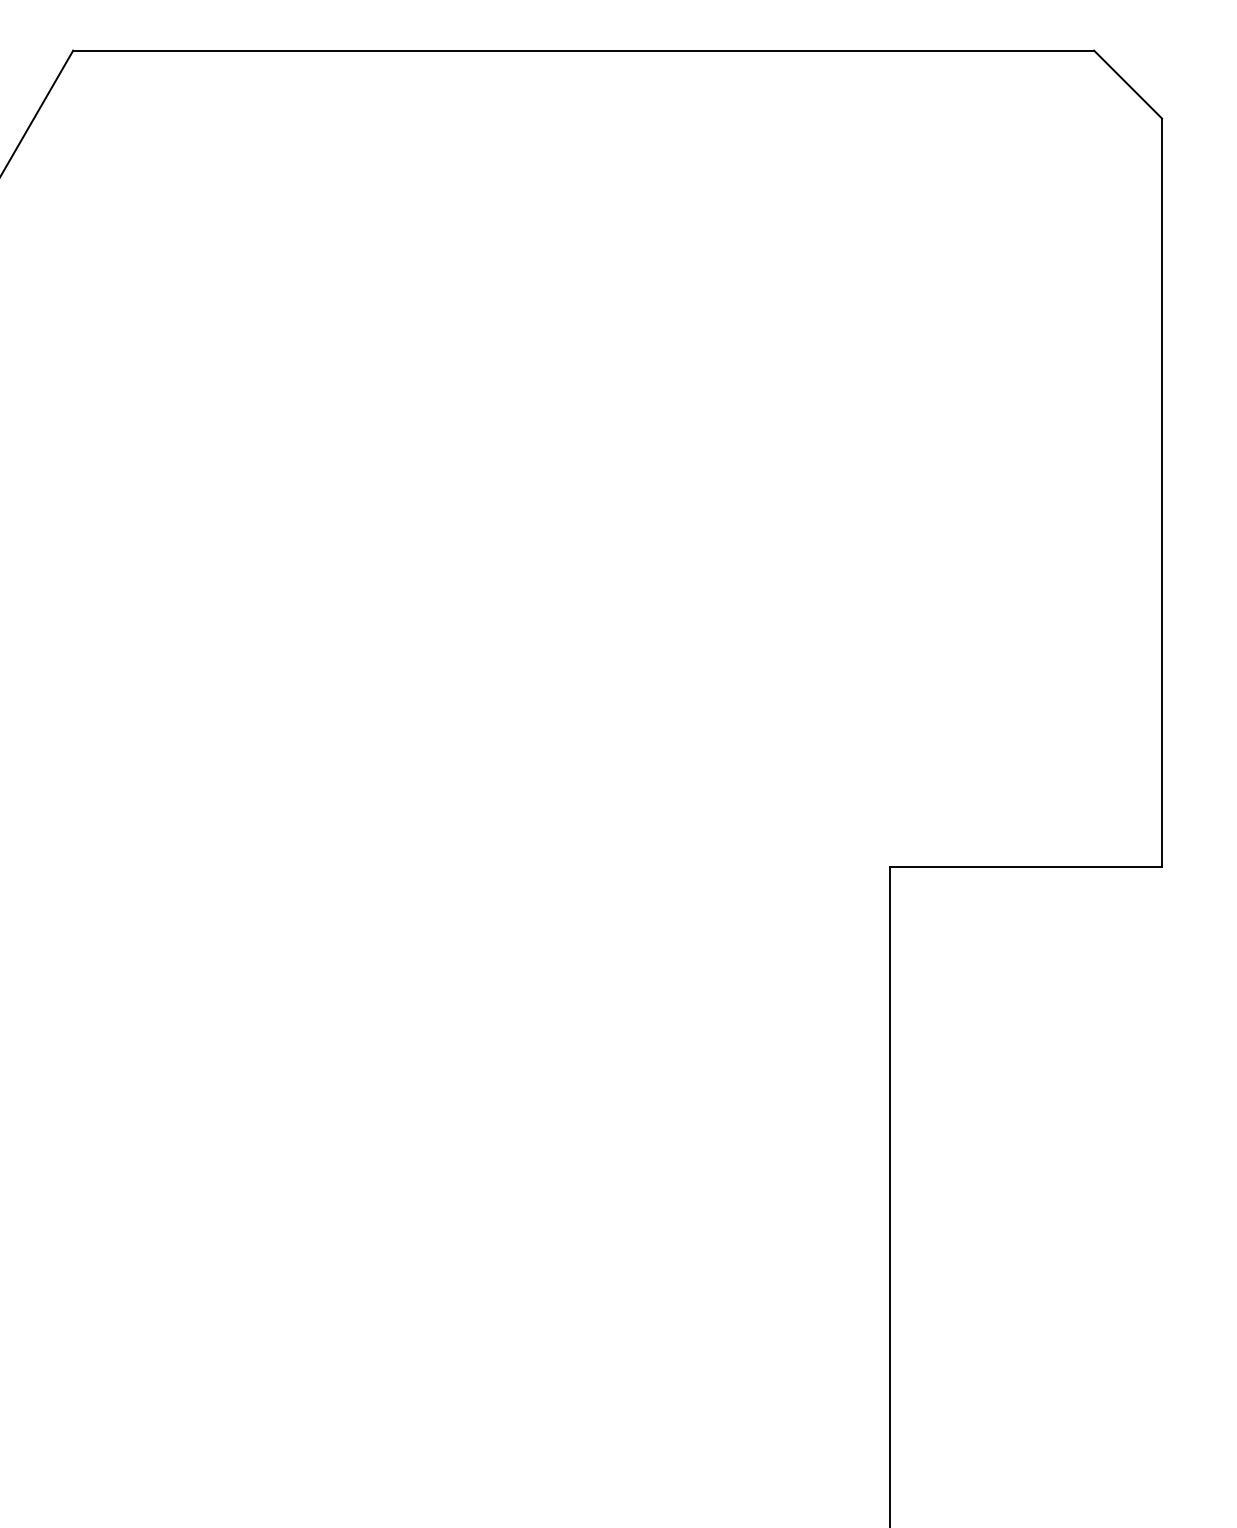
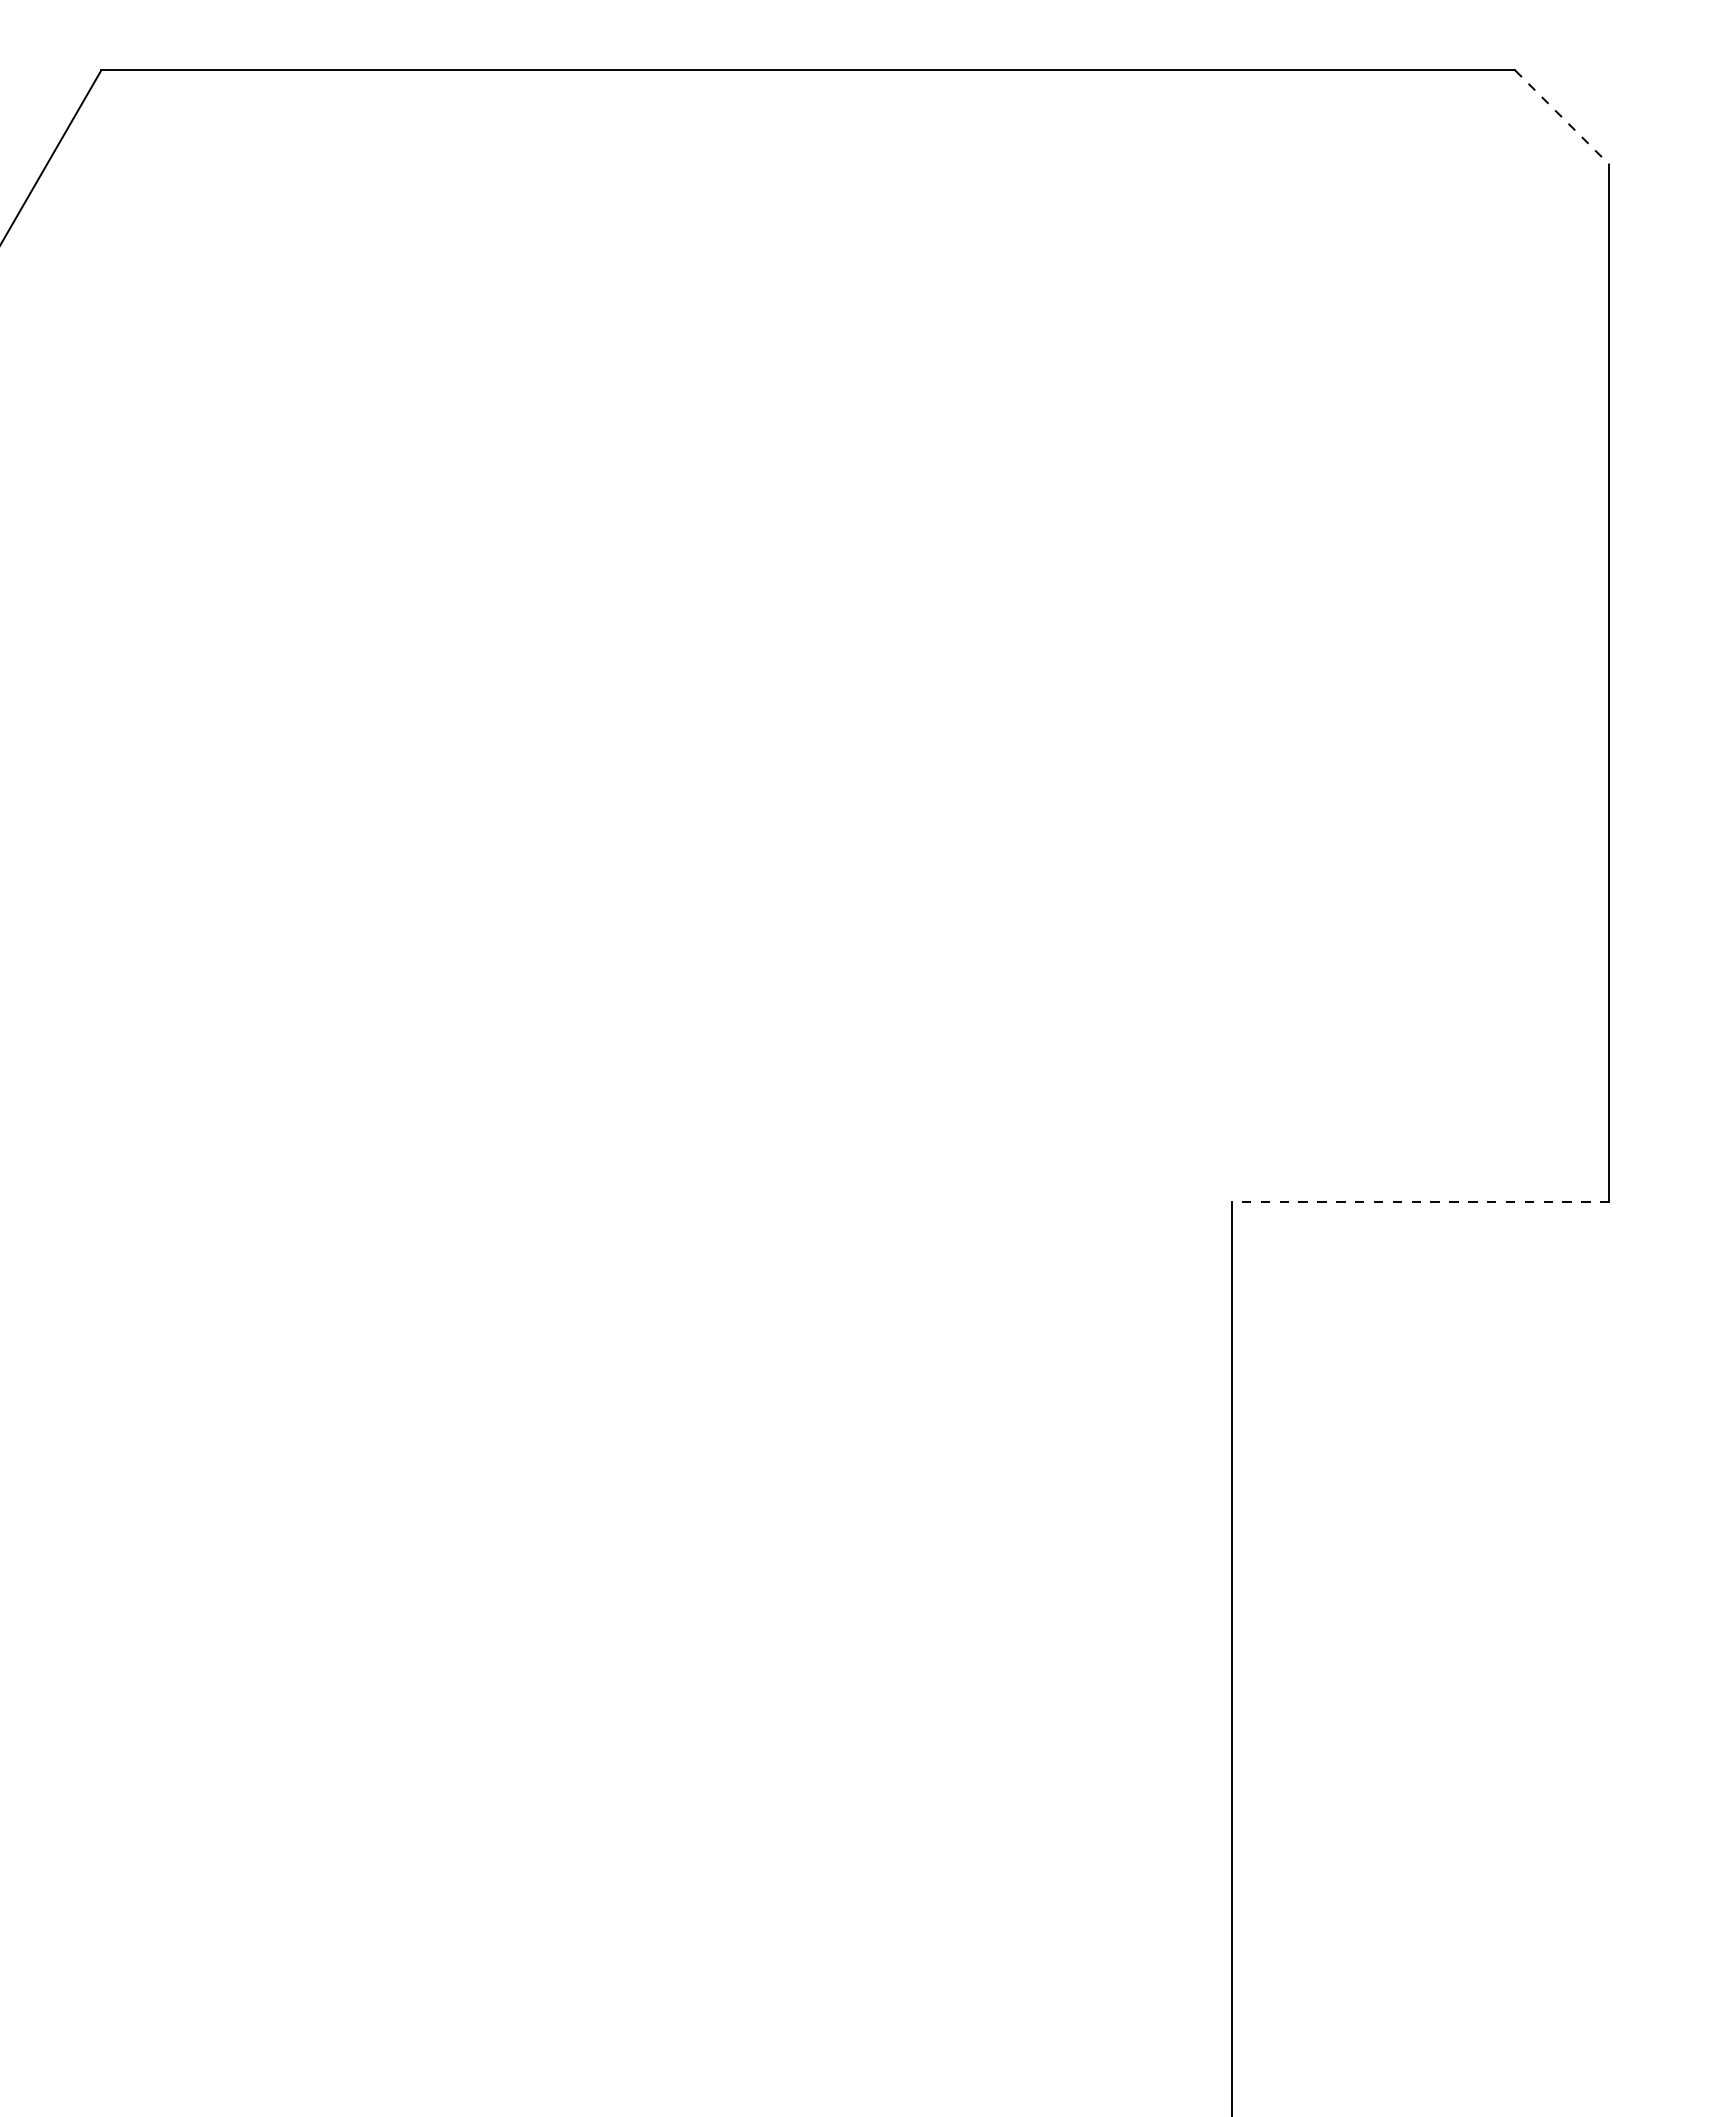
line: (1128, 84) -> (1562, 117), solid -> dashed
line: (1025, 867) -> (1420, 1201), solid -> dashed

